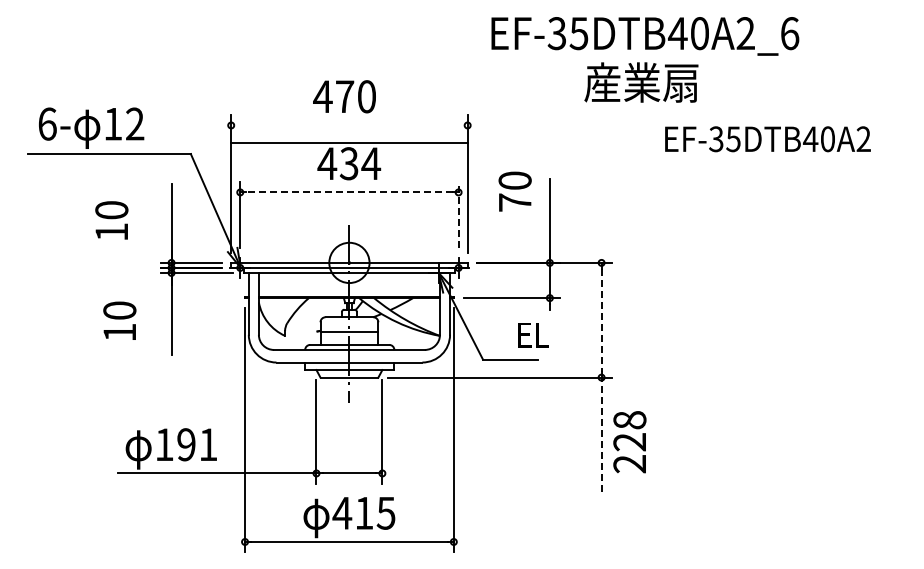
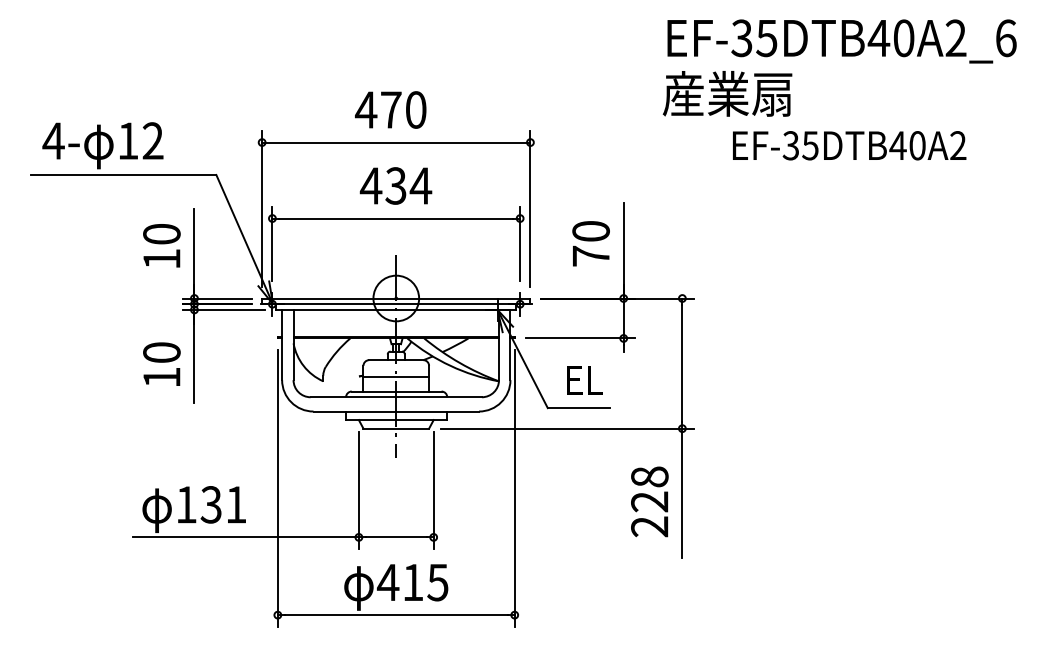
text: (645, 36) -> (842, 41), moved
text: (47, 123) -> (53, 140), 6- -> 4-
text: (767, 139) -> (849, 146), moved
line: (349, 143) -> (396, 142), moved
text: (514, 191) -> (590, 243), moved
line: (348, 192) -> (395, 218), dashed -> solid
line: (458, 215) -> (520, 244), dashed -> solid
text: (111, 220) -> (161, 245), moved
text: (119, 320) -> (161, 363), moved
line: (601, 320) -> (682, 363), dashed -> solid
text: (533, 335) -> (584, 380), moved
line: (601, 434) -> (682, 493), dashed -> solid
text: (629, 442) -> (649, 502), moved
text: (186, 444) -> (211, 504), 191 -> 131

